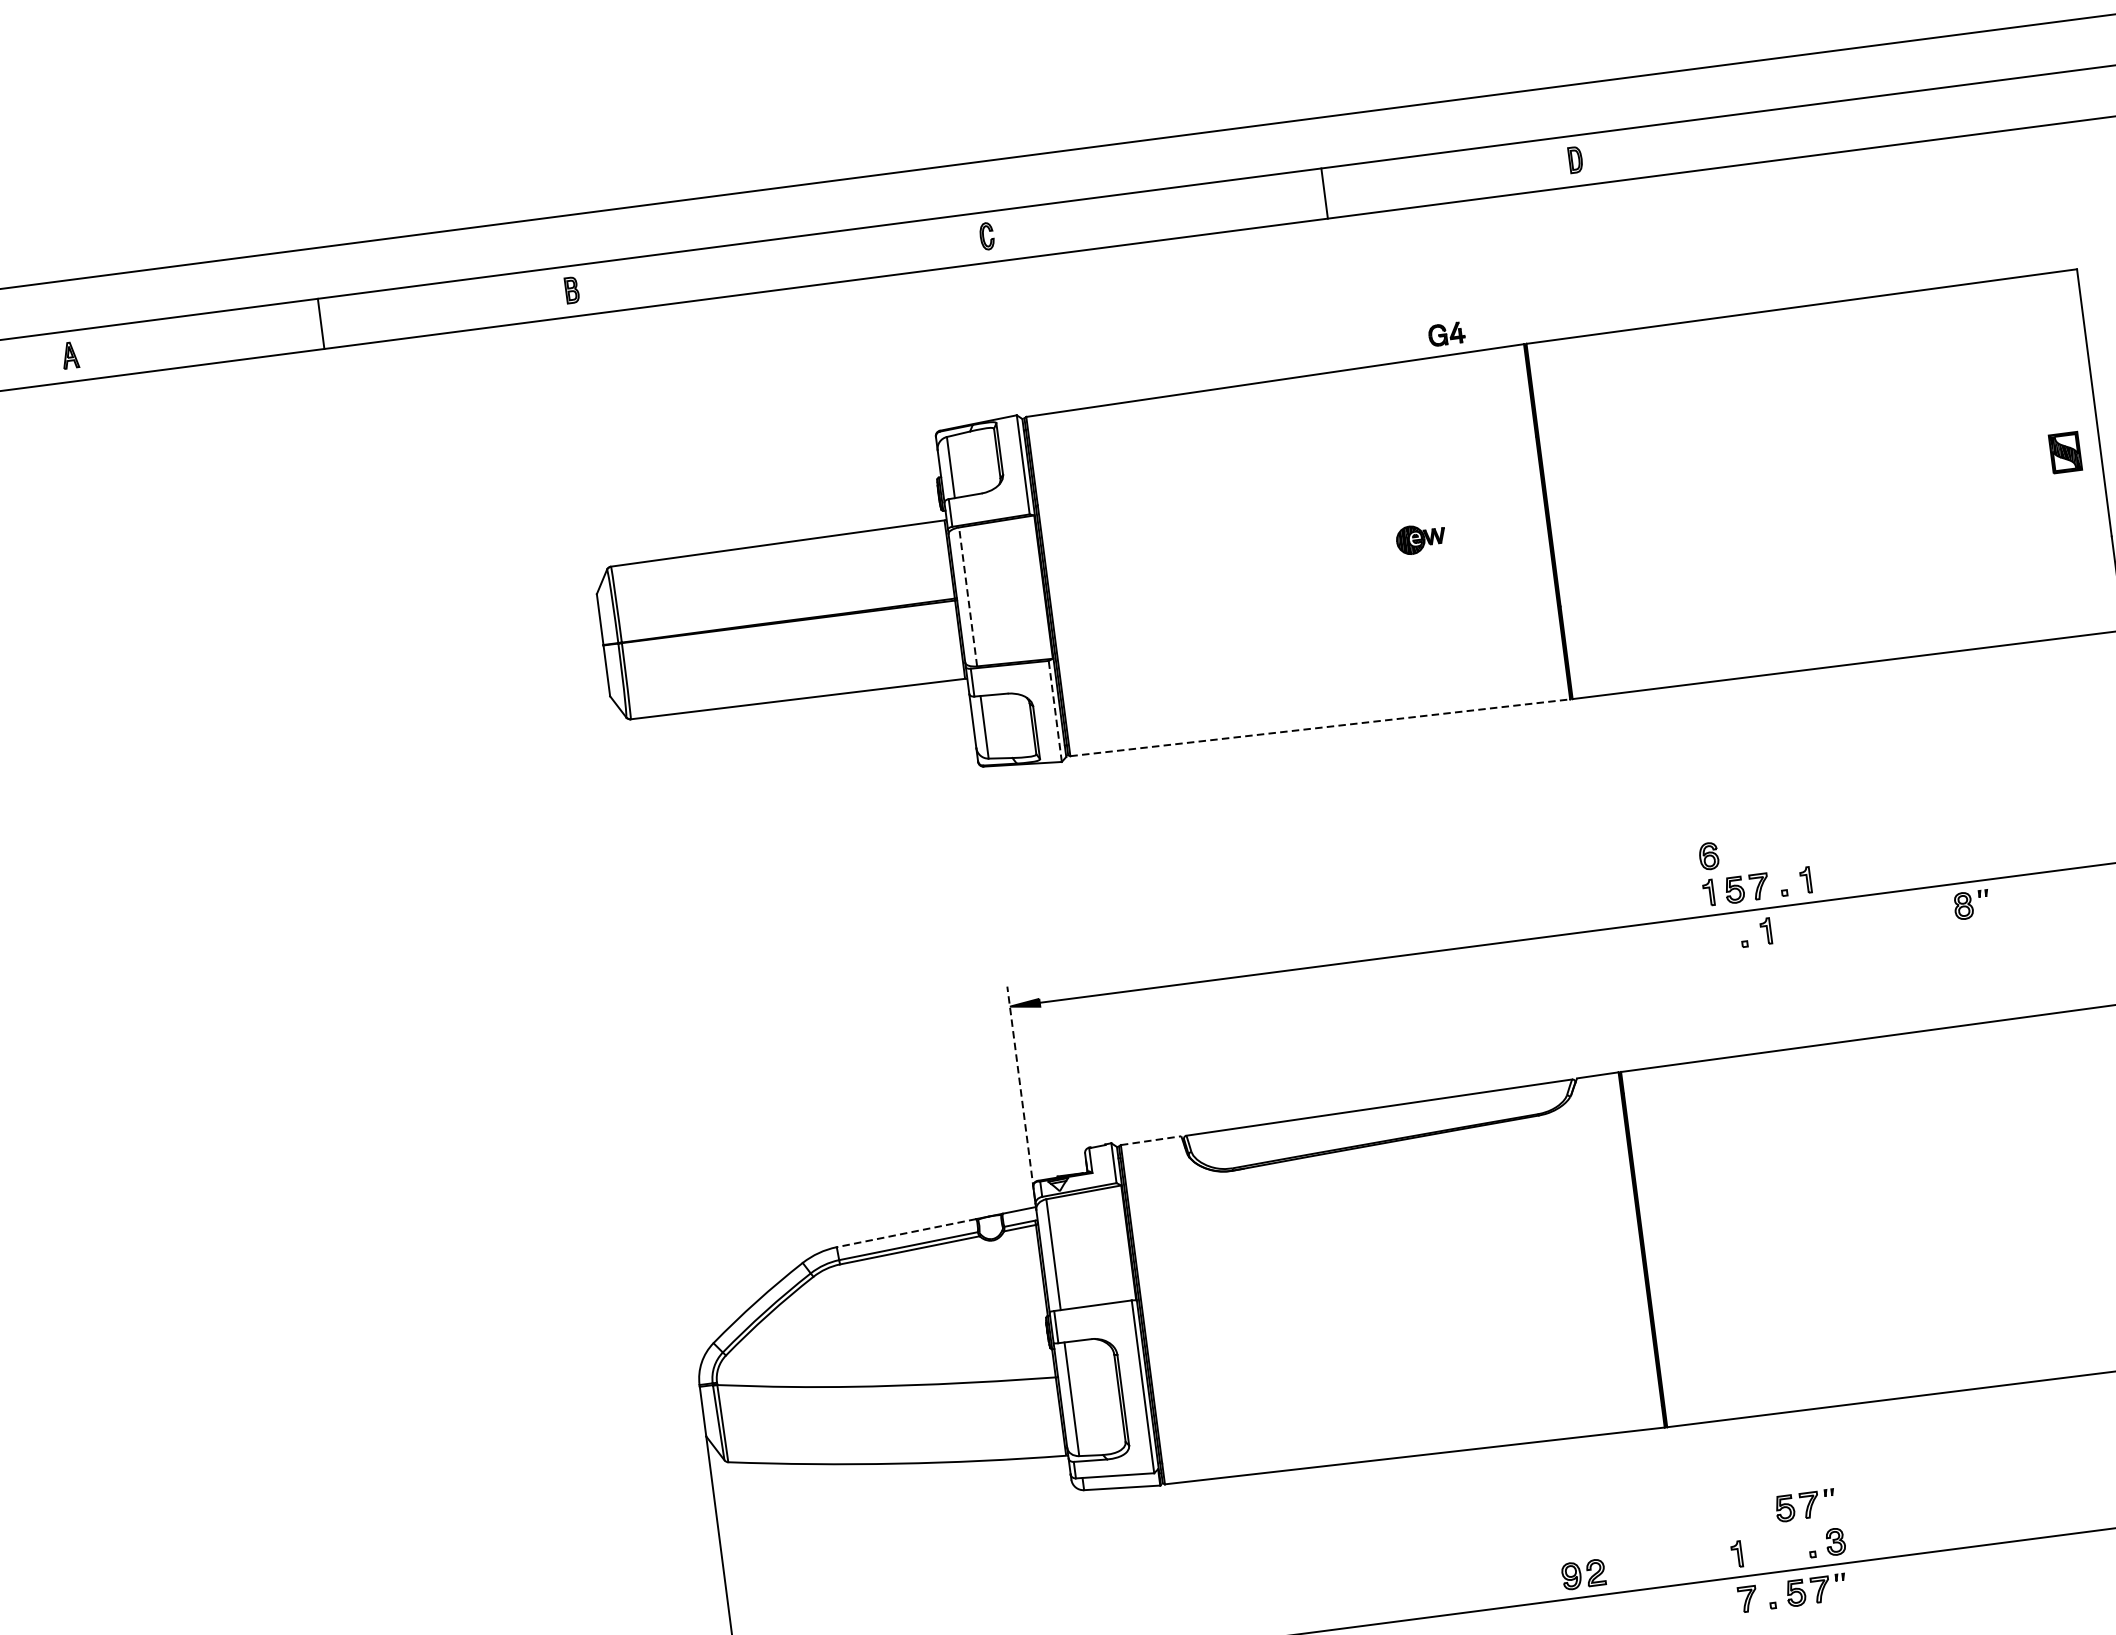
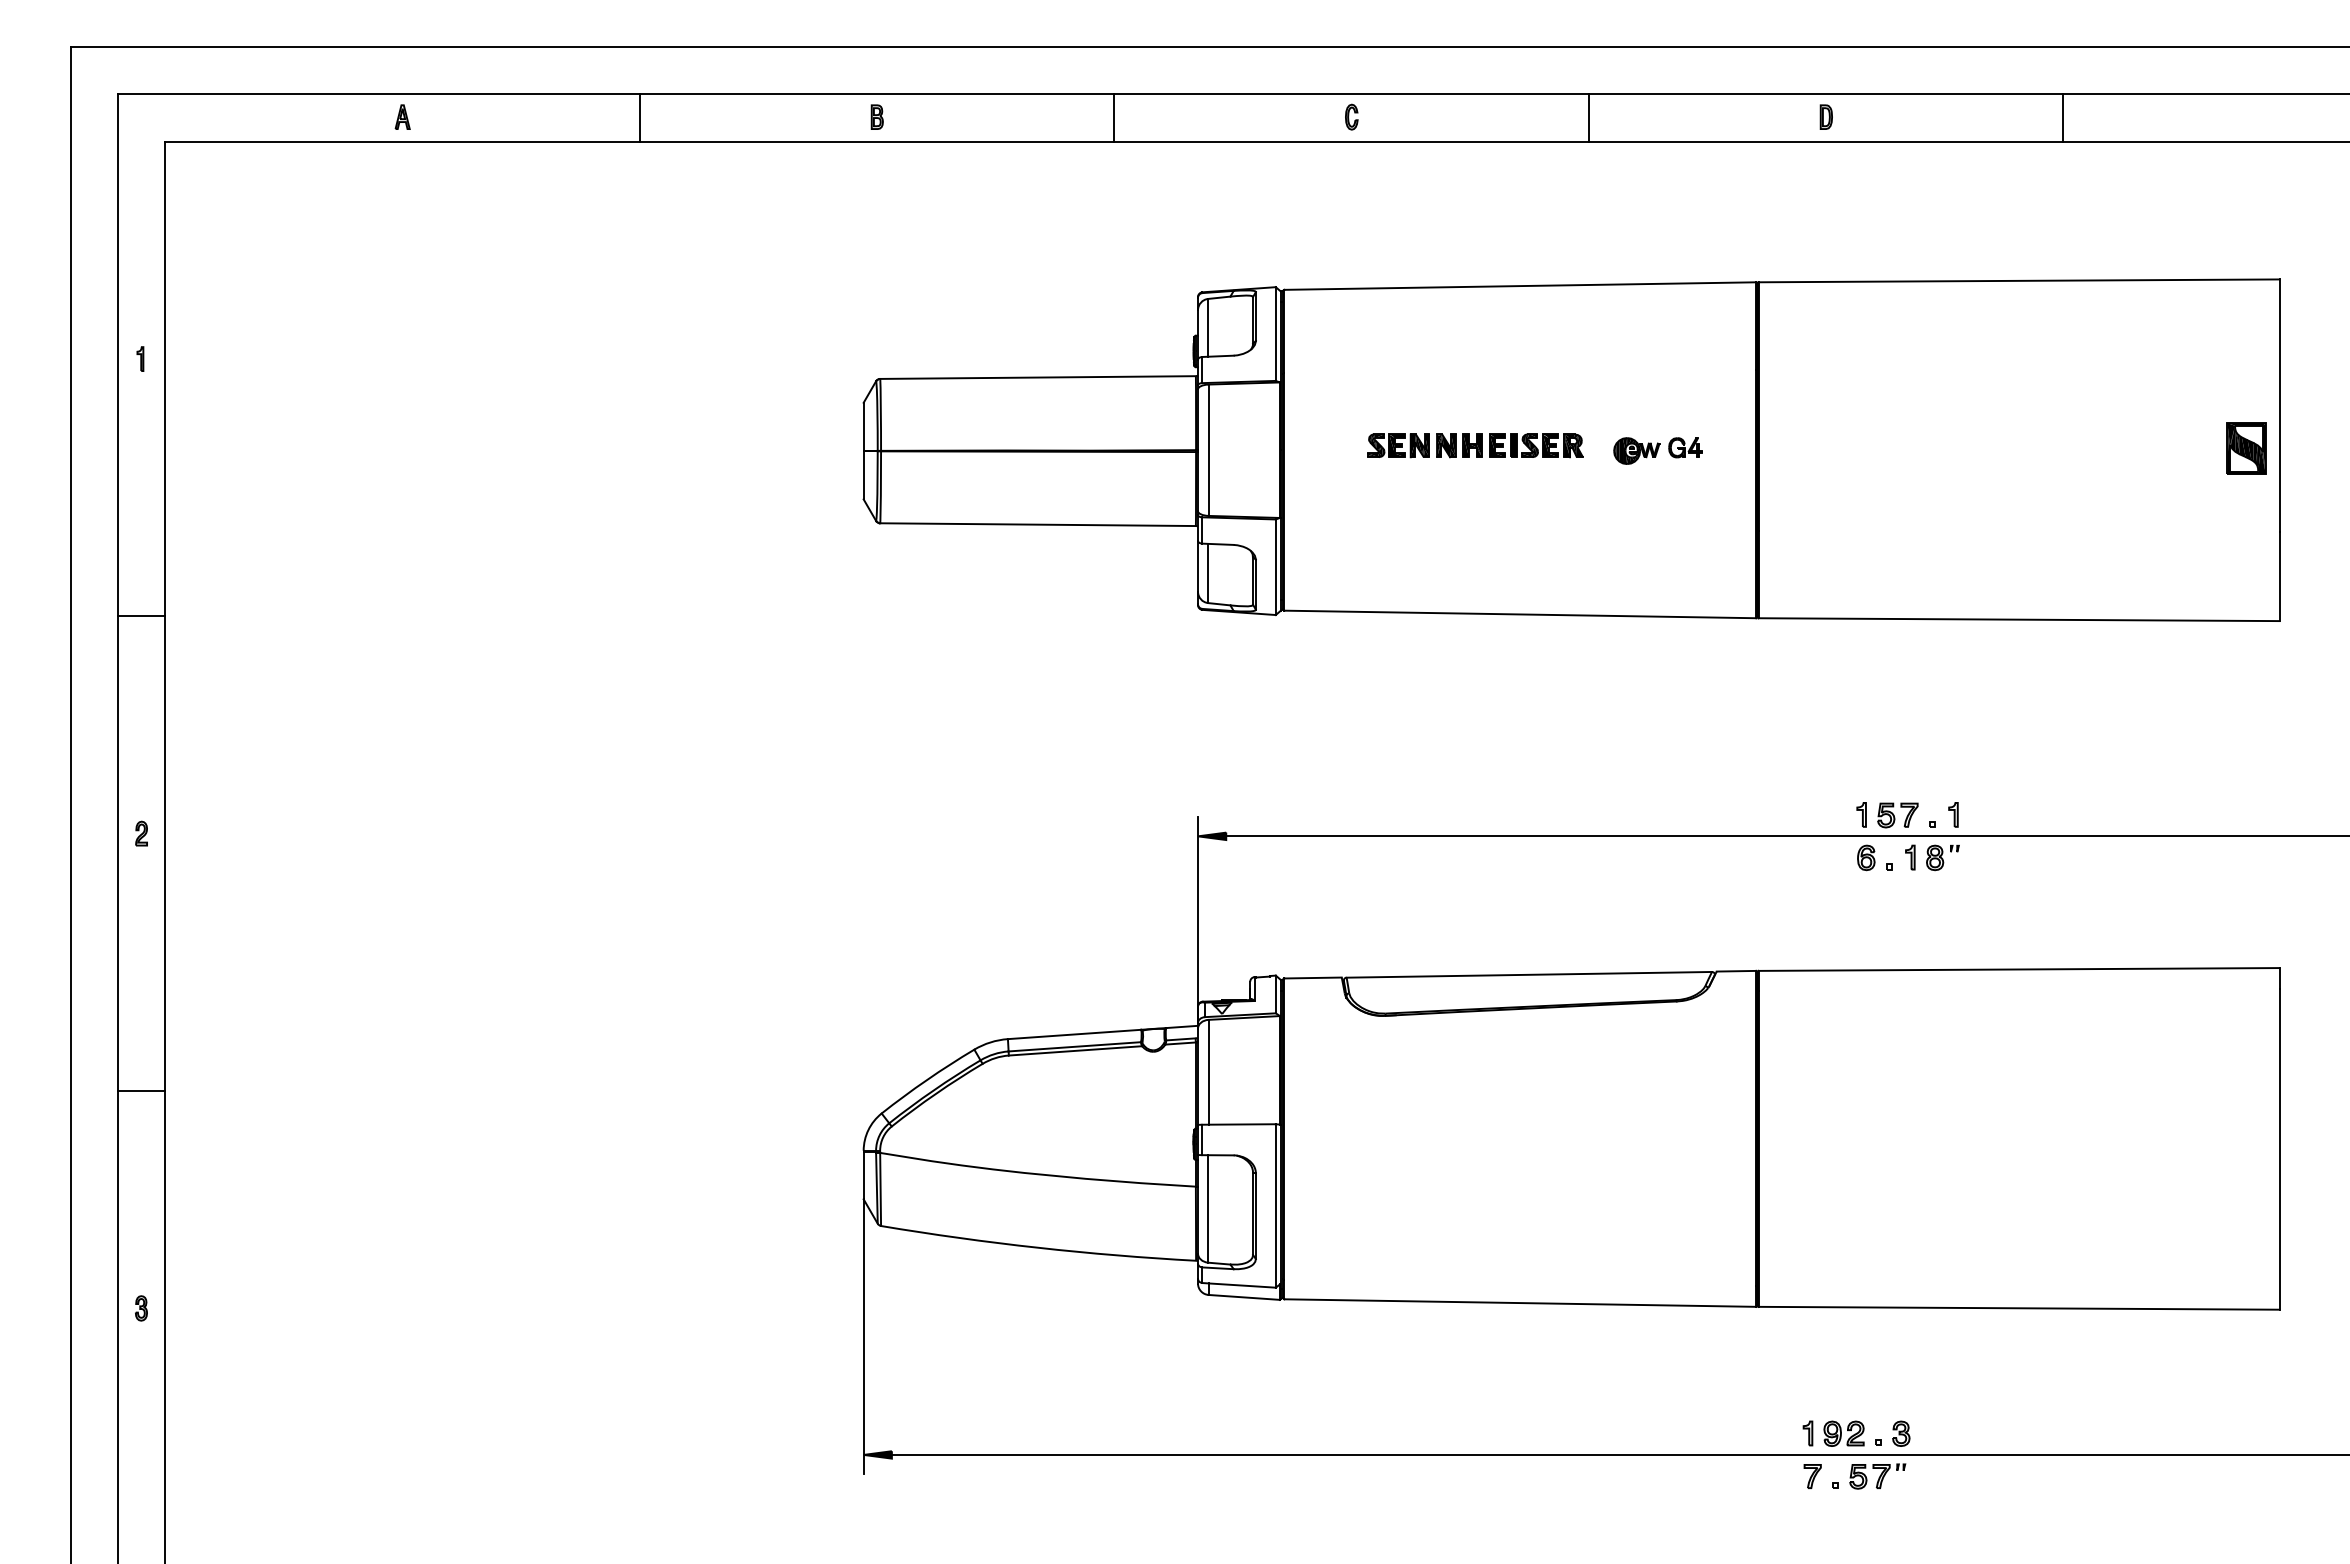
line: (1826, 127) -> (2063, 117), added
part: (986, 235) -> (1351, 116), moved
line: (822, 258) -> (1114, 117), added
part: (1446, 333) -> (1685, 447), moved
part: (2065, 452) -> (2246, 448), size x1.43
part: (1249, 555) -> (1475, 445), added
line: (968, 597) -> (1208, 450), dashed -> solid
line: (1054, 711) -> (1275, 567), dashed -> solid
line: (1320, 727) -> (1520, 614), dashed -> solid
part: (1709, 855) -> (1866, 857), moved
part: (1971, 904) -> (1942, 857), moved
line: (1021, 1093) -> (1198, 918), dashed -> solid
line: (1151, 1141) -> (1313, 978), dashed -> solid
line: (906, 1233) -> (1074, 1034), dashed -> solid
part: (1805, 1505) -> (1877, 1396), removed
part: (1583, 1574) -> (1843, 1433), moved

